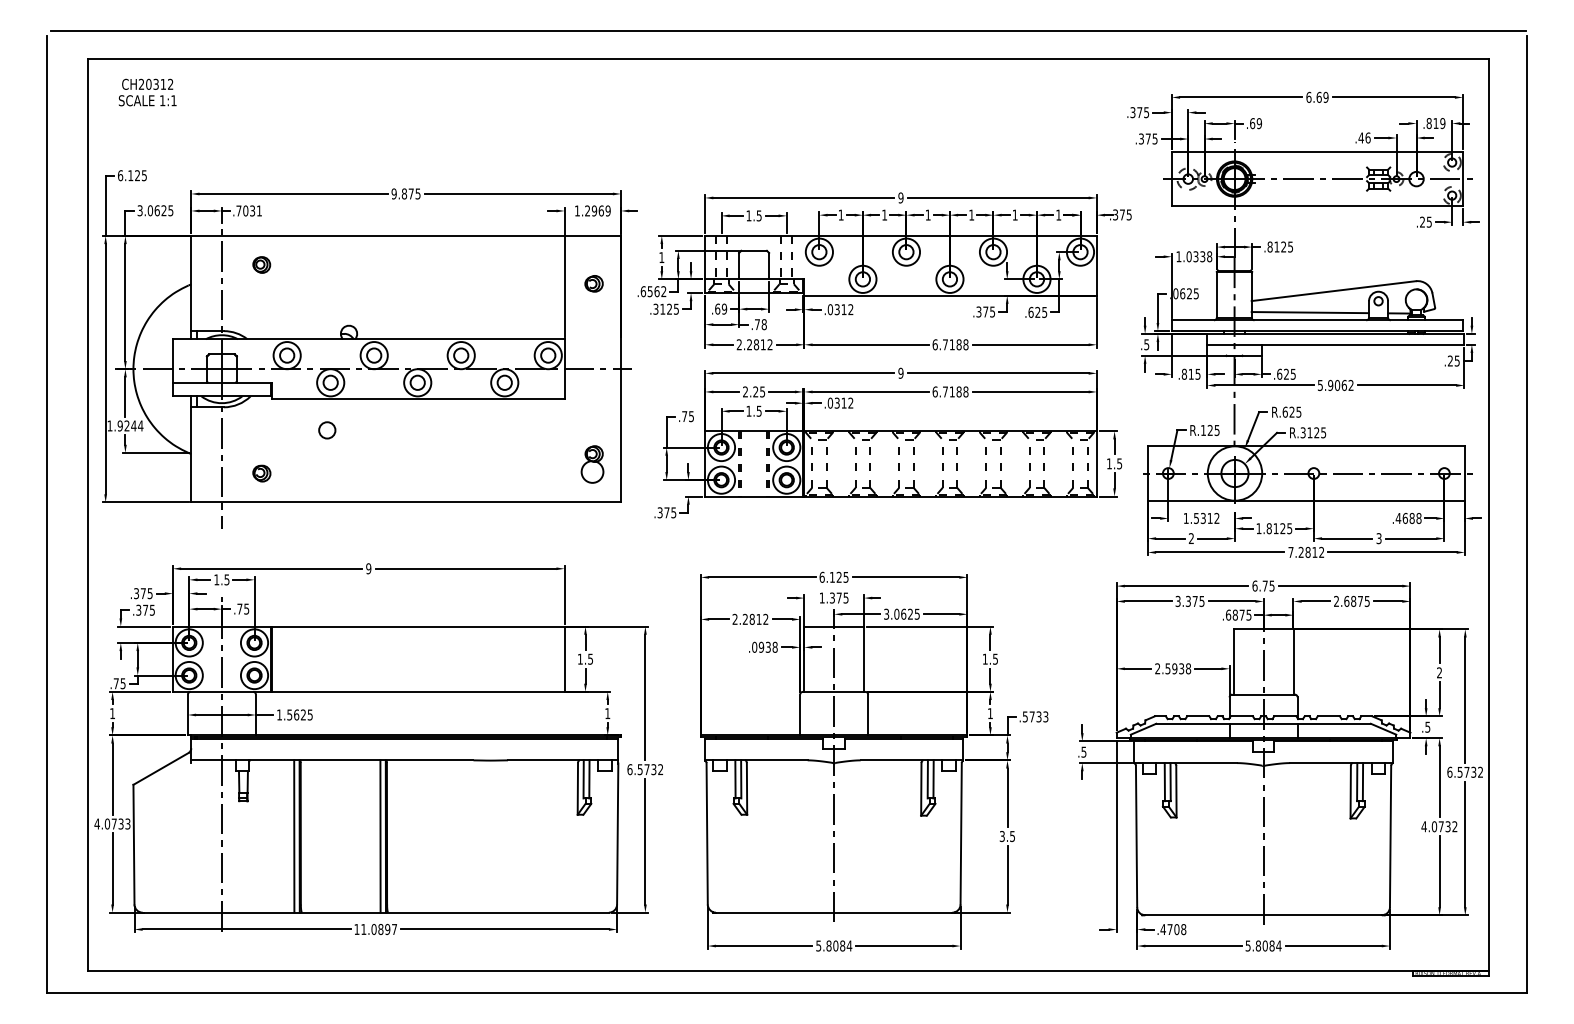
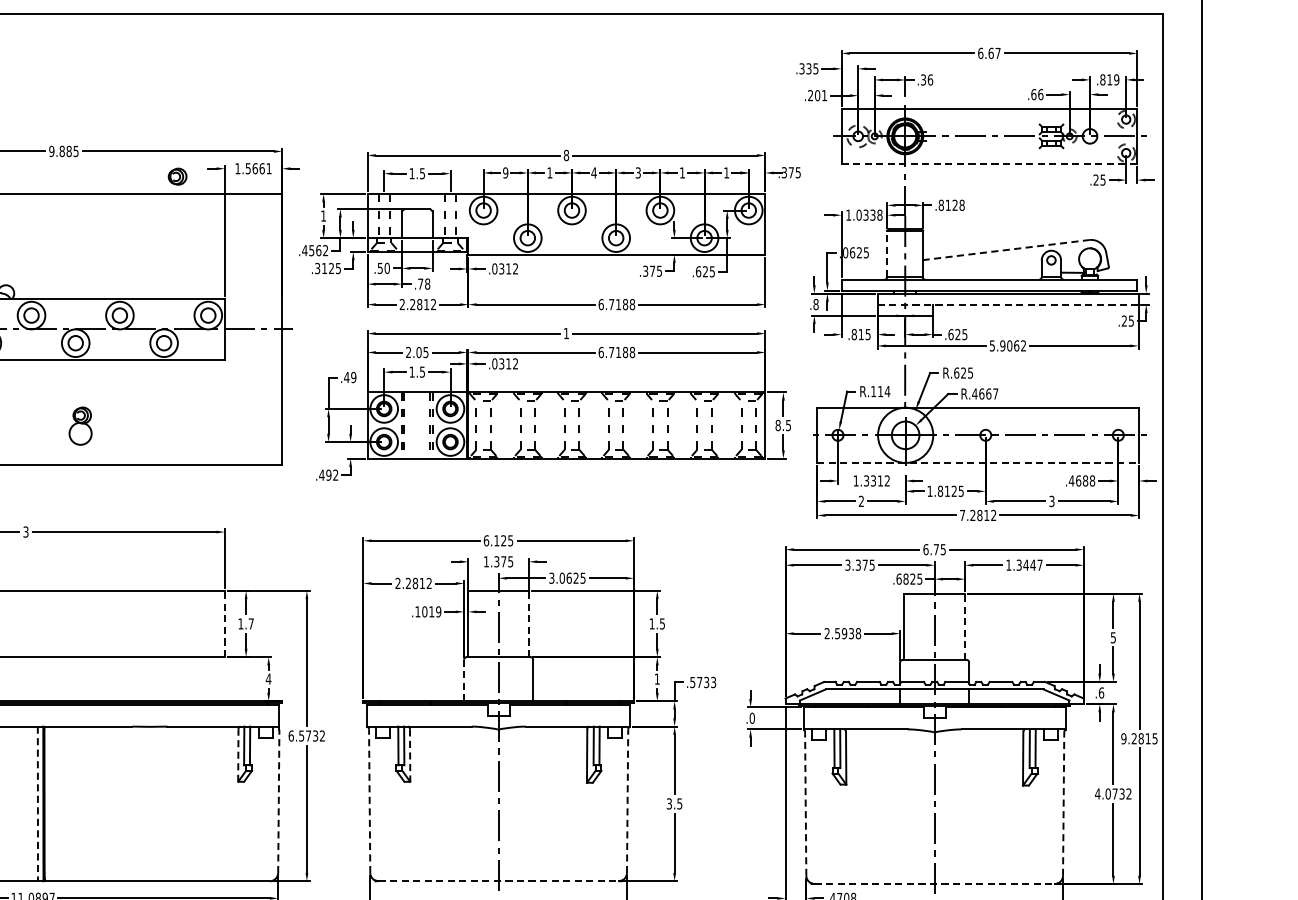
text: (1325, 96) -> (997, 52), 6.69 -> 6.67
text: (1139, 112) -> (808, 68), .375 -> .335
text: (1256, 123) -> (927, 79), .69 -> .36
text: (1360, 137) -> (1033, 94), .46 -> .66
text: (1148, 138) -> (817, 95), .375 -> .201
text: (410, 193) -> (68, 150), 9.875 -> 9.885
text: (900, 197) -> (565, 155), 9 -> 8
line: (1317, 206) -> (989, 164), solid -> dashed
text: (597, 210) -> (258, 168), 1.2969 -> 1.5661
text: (840, 214) -> (505, 172), 1 -> 9
text: (927, 214) -> (593, 172), 1 -> 4
text: (971, 214) -> (638, 172), 1 -> 3
text: (1290, 246) -> (962, 204), .8125 -> .8128
part: (593, 283) -> (177, 176), moved
text: (642, 291) -> (303, 250), .6562 -> .4562
line: (1333, 291) -> (1005, 250), solid -> dashed
line: (1216, 294) -> (886, 253), solid -> dashed
text: (720, 308) -> (383, 267), .69 -> .50
line: (1310, 312) -> (982, 271), removed
text: (1146, 344) -> (815, 304), .5 -> .8
line: (1335, 344) -> (1007, 304), solid -> dashed
text: (900, 372) -> (565, 332), 9 -> 1
text: (755, 391) -> (418, 352), 2.25 -> 2.05
text: (687, 416) -> (349, 377), .75 -> .49
text: (1213, 430) -> (883, 391), R.125 -> R.114
text: (1313, 432) -> (985, 393), R.3125 -> R.4667
text: (1109, 463) -> (778, 425), 1.5 -> 8.5
part: (592, 464) -> (80, 426), moved
line: (1306, 500) -> (978, 462), solid -> dashed
text: (666, 512) -> (328, 474), .375 -> .492
text: (1196, 517) -> (866, 479), 1.5312 -> 1.3312
text: (368, 568) -> (25, 531), 9 -> 3
text: (1351, 600) -> (1023, 564), 2.6875 -> 1.3447
text: (1241, 614) -> (912, 578), .6875 -> .6825
text: (764, 646) -> (427, 610), .0938 -> .1019
line: (564, 659) -> (224, 624), solid -> dashed
text: (590, 659) -> (251, 624), 1.5 -> 1.7
line: (864, 659) -> (529, 624), solid -> dashed
line: (1293, 661) -> (965, 626), solid -> dashed
text: (1439, 672) -> (1113, 637), 2 -> 5
text: (607, 713) -> (268, 679), 1 -> 4
line: (800, 714) -> (464, 680), solid -> dashed
text: (1427, 726) -> (1101, 692), .5 -> .6
text: (1083, 751) -> (751, 717), .5 -> .0
text: (1465, 771) -> (1139, 737), 6.5732 -> 9.2815
line: (577, 788) -> (237, 755), solid -> dashed
line: (747, 788) -> (410, 755), solid -> dashed
line: (707, 833) -> (369, 800), solid -> dashed
line: (961, 833) -> (627, 800), solid -> dashed
line: (617, 834) -> (278, 801), solid -> dashed
line: (1136, 836) -> (805, 803), solid -> dashed
line: (1390, 836) -> (1063, 803), solid -> dashed
line: (380, 837) -> (37, 804), solid -> dashed
line: (834, 912) -> (498, 881), solid -> dashed
line: (1264, 915) -> (935, 884), solid -> dashed

